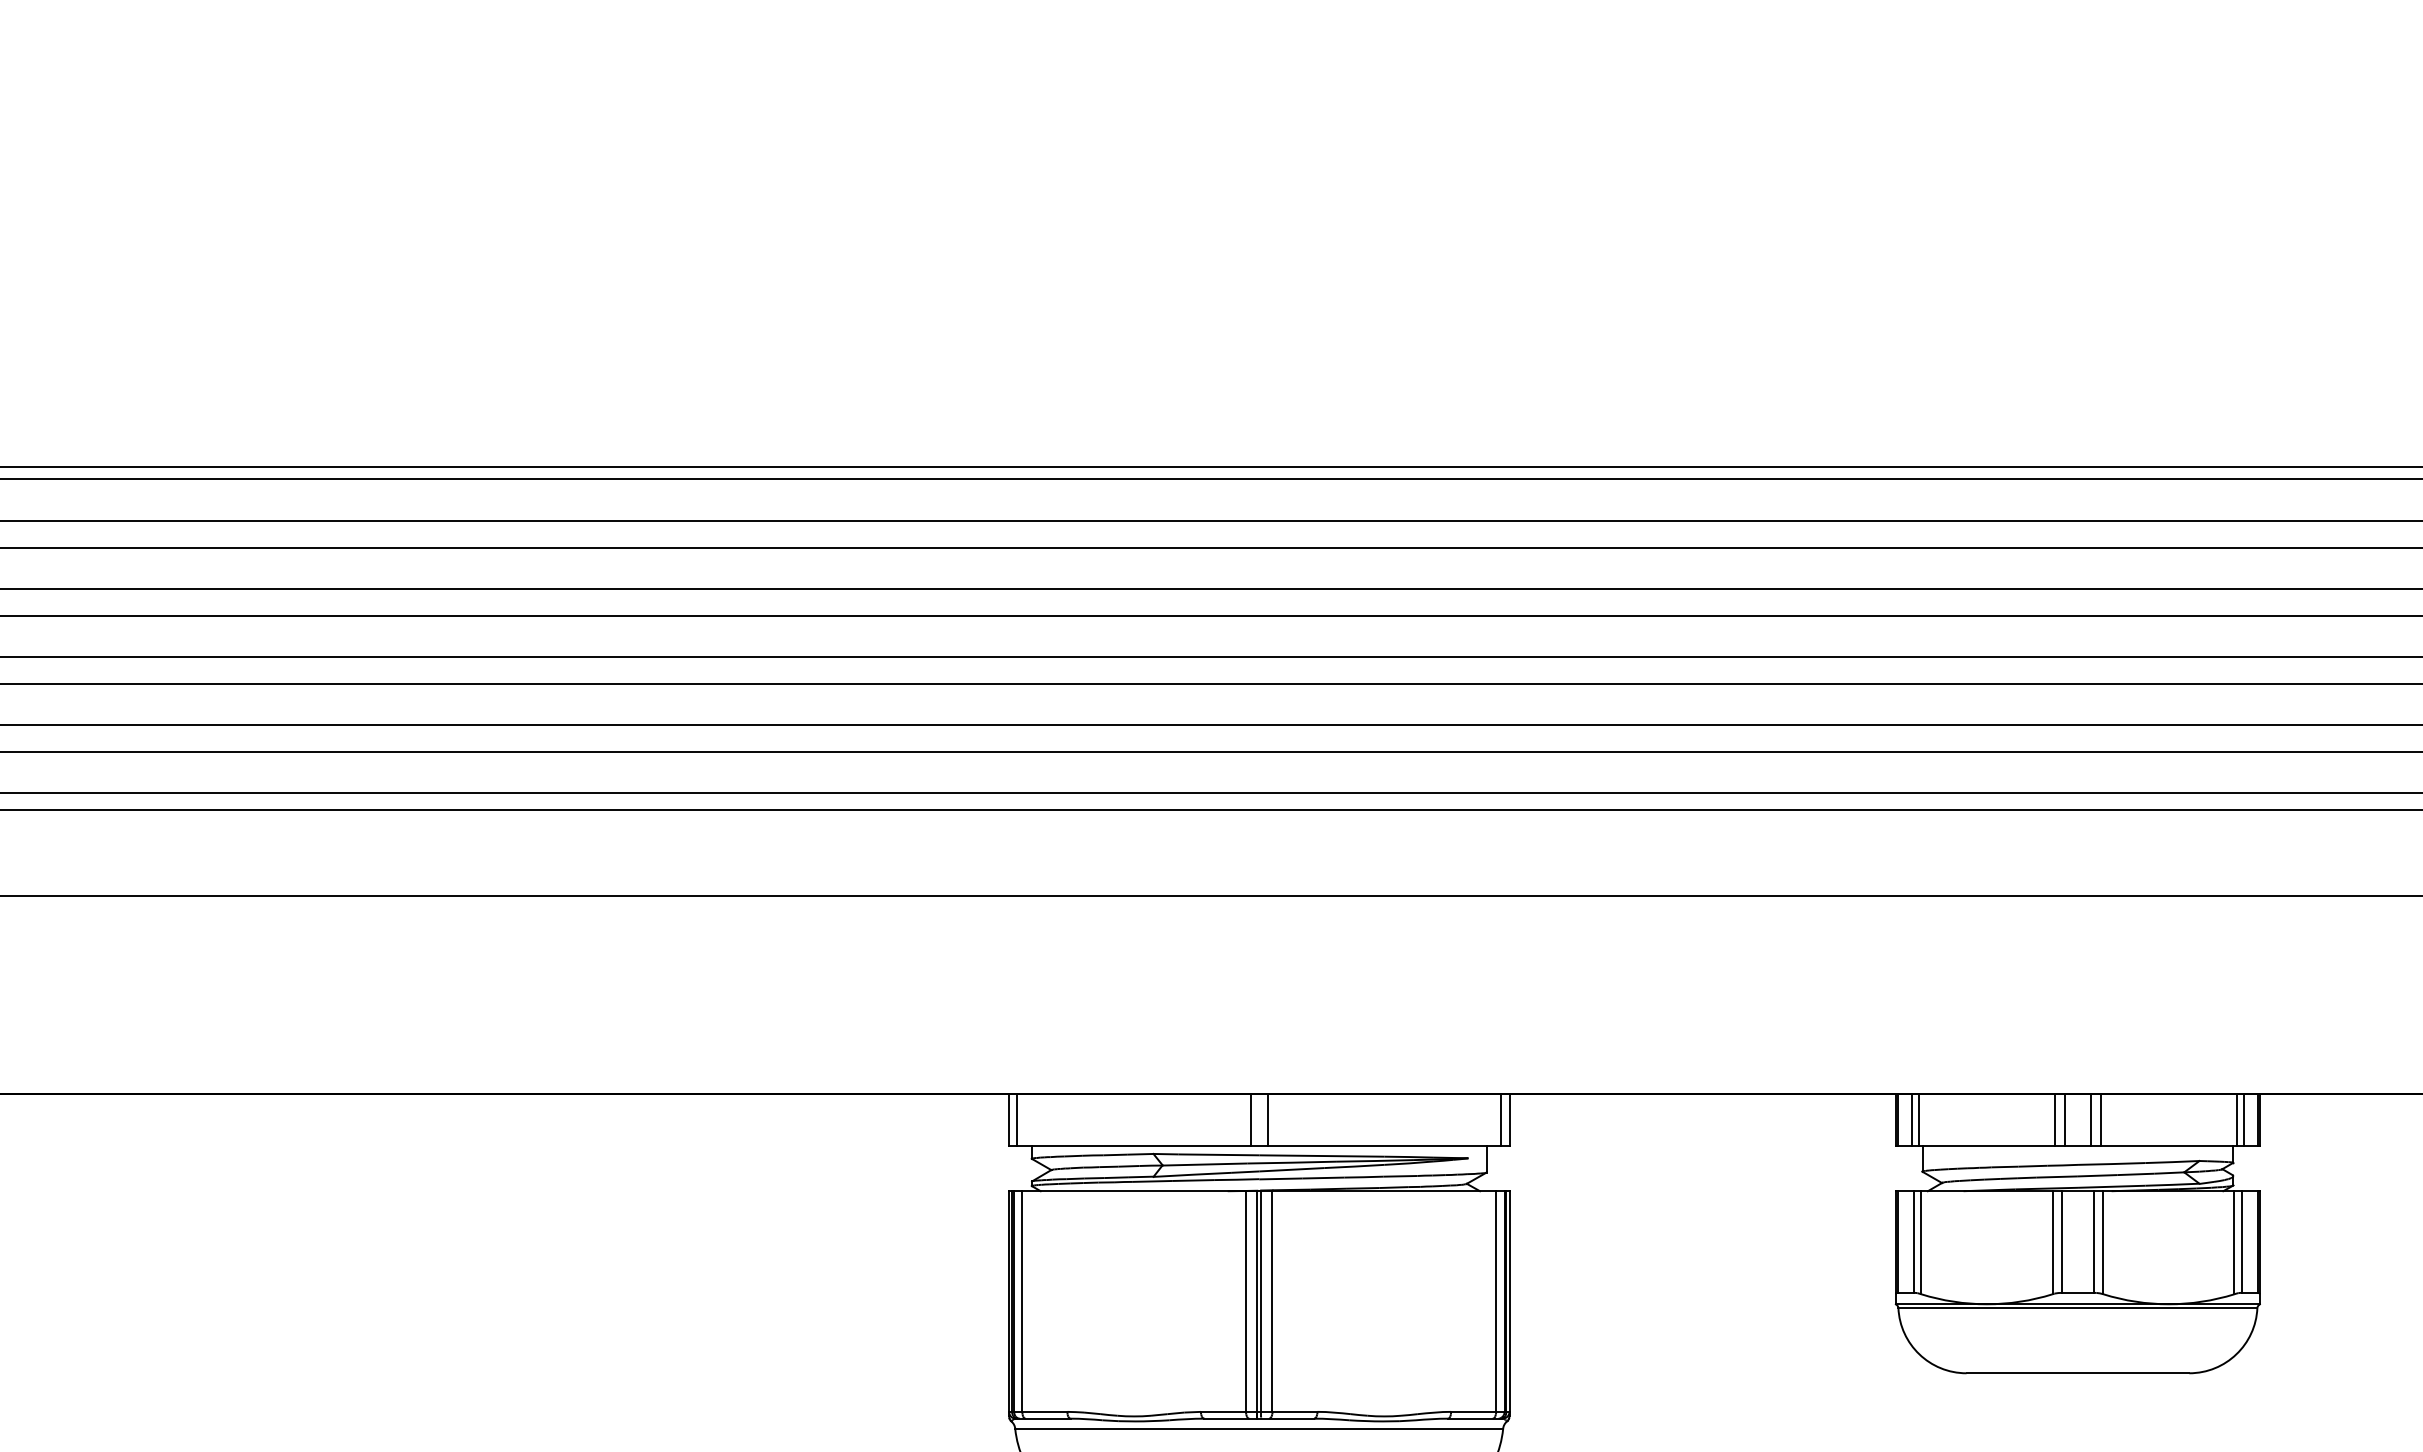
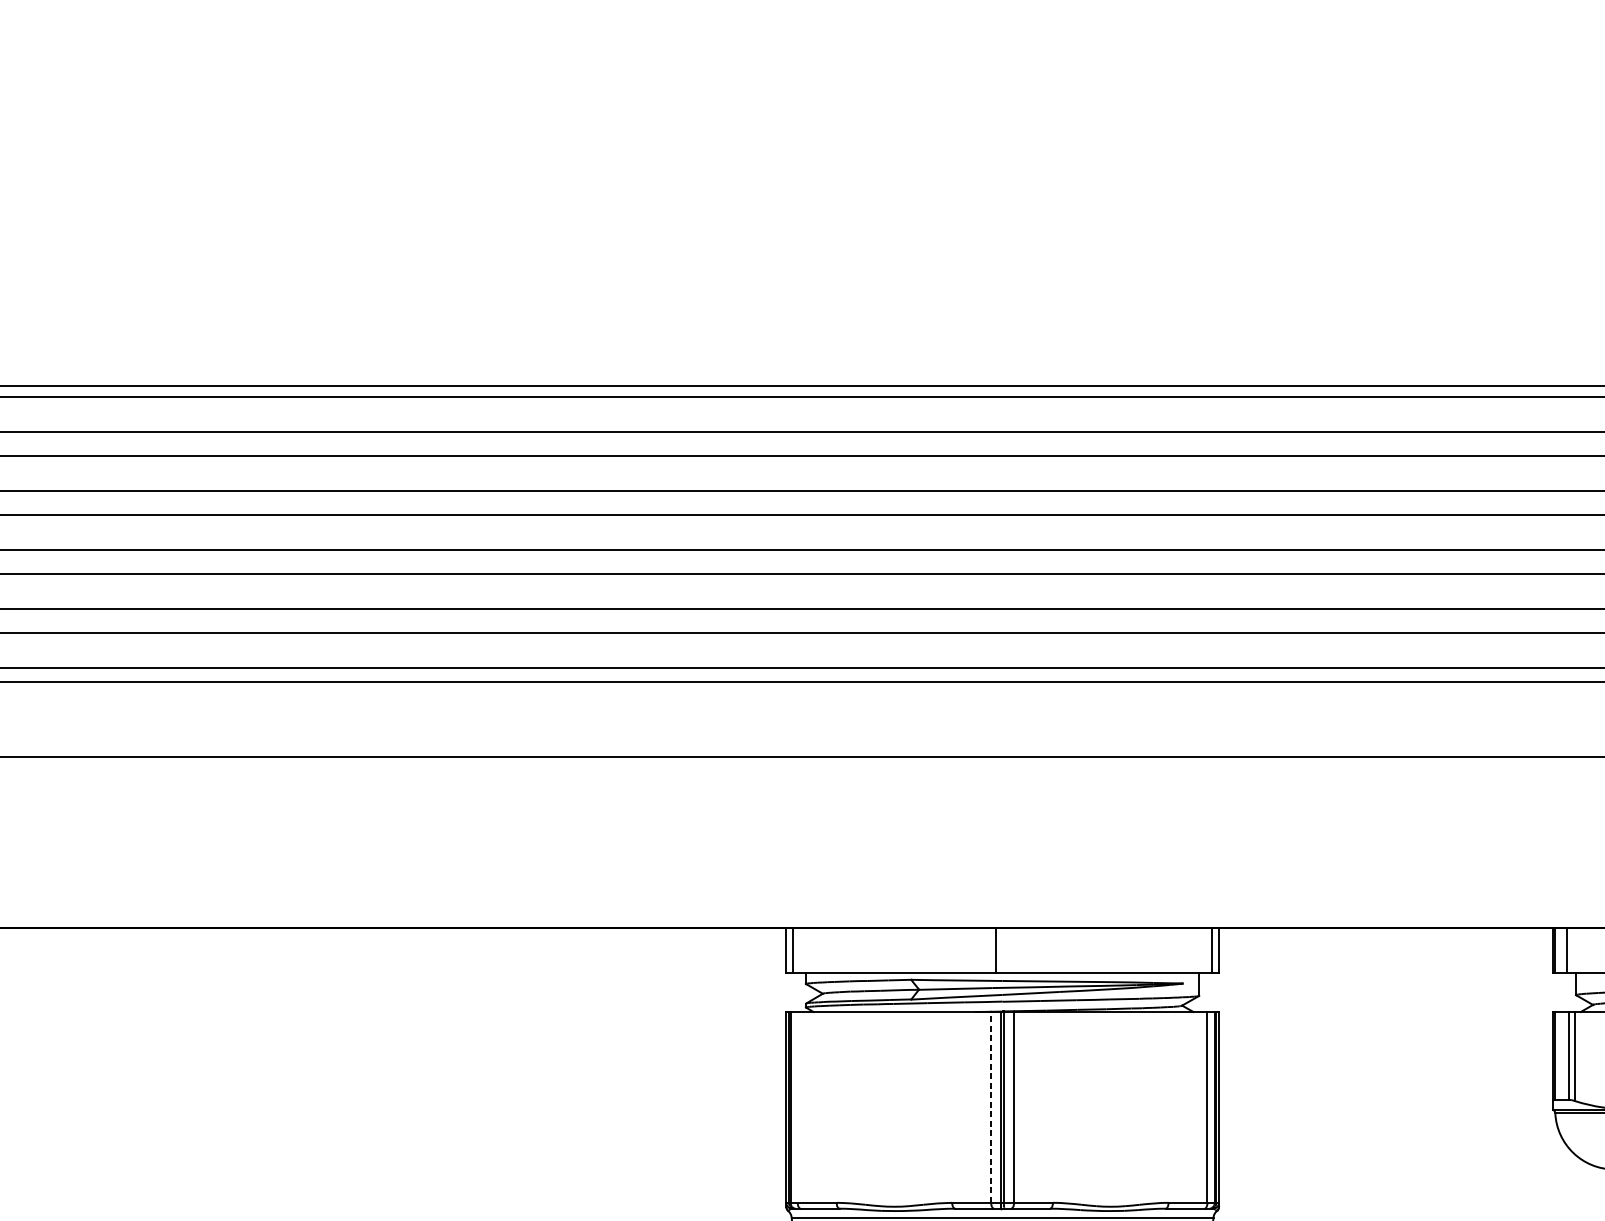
line: (1267, 1119) -> (1009, 950), removed
line: (1919, 1119) -> (1573, 950), removed
line: (1022, 1301) -> (797, 1107), removed
line: (1245, 1301) -> (990, 1107), solid -> dashed

